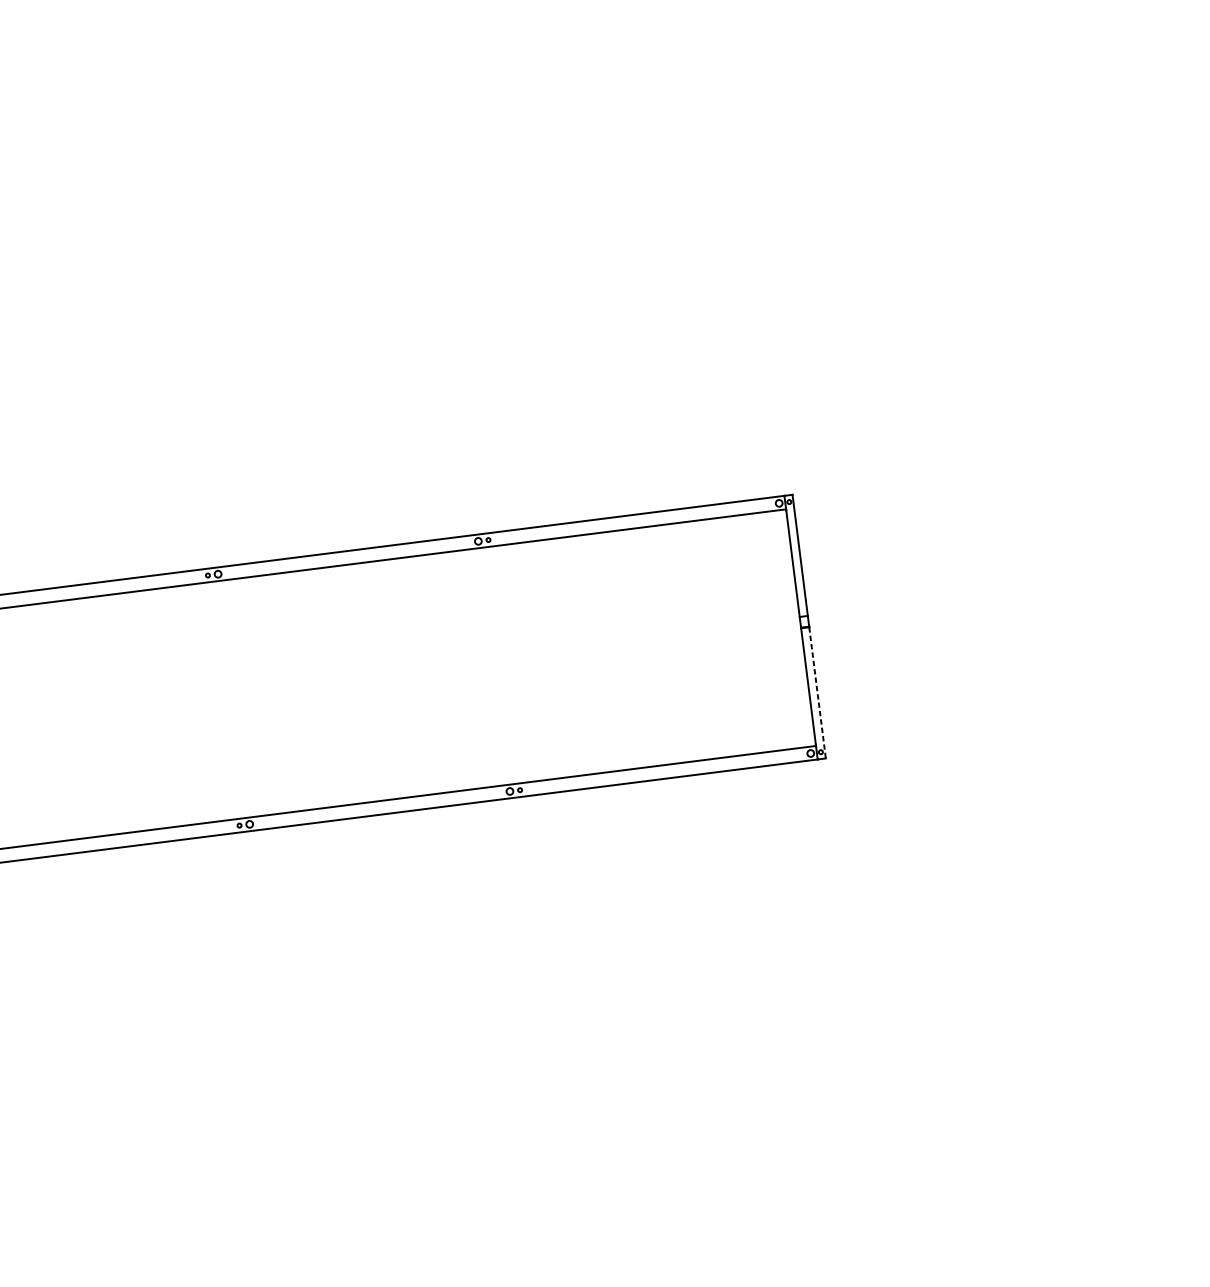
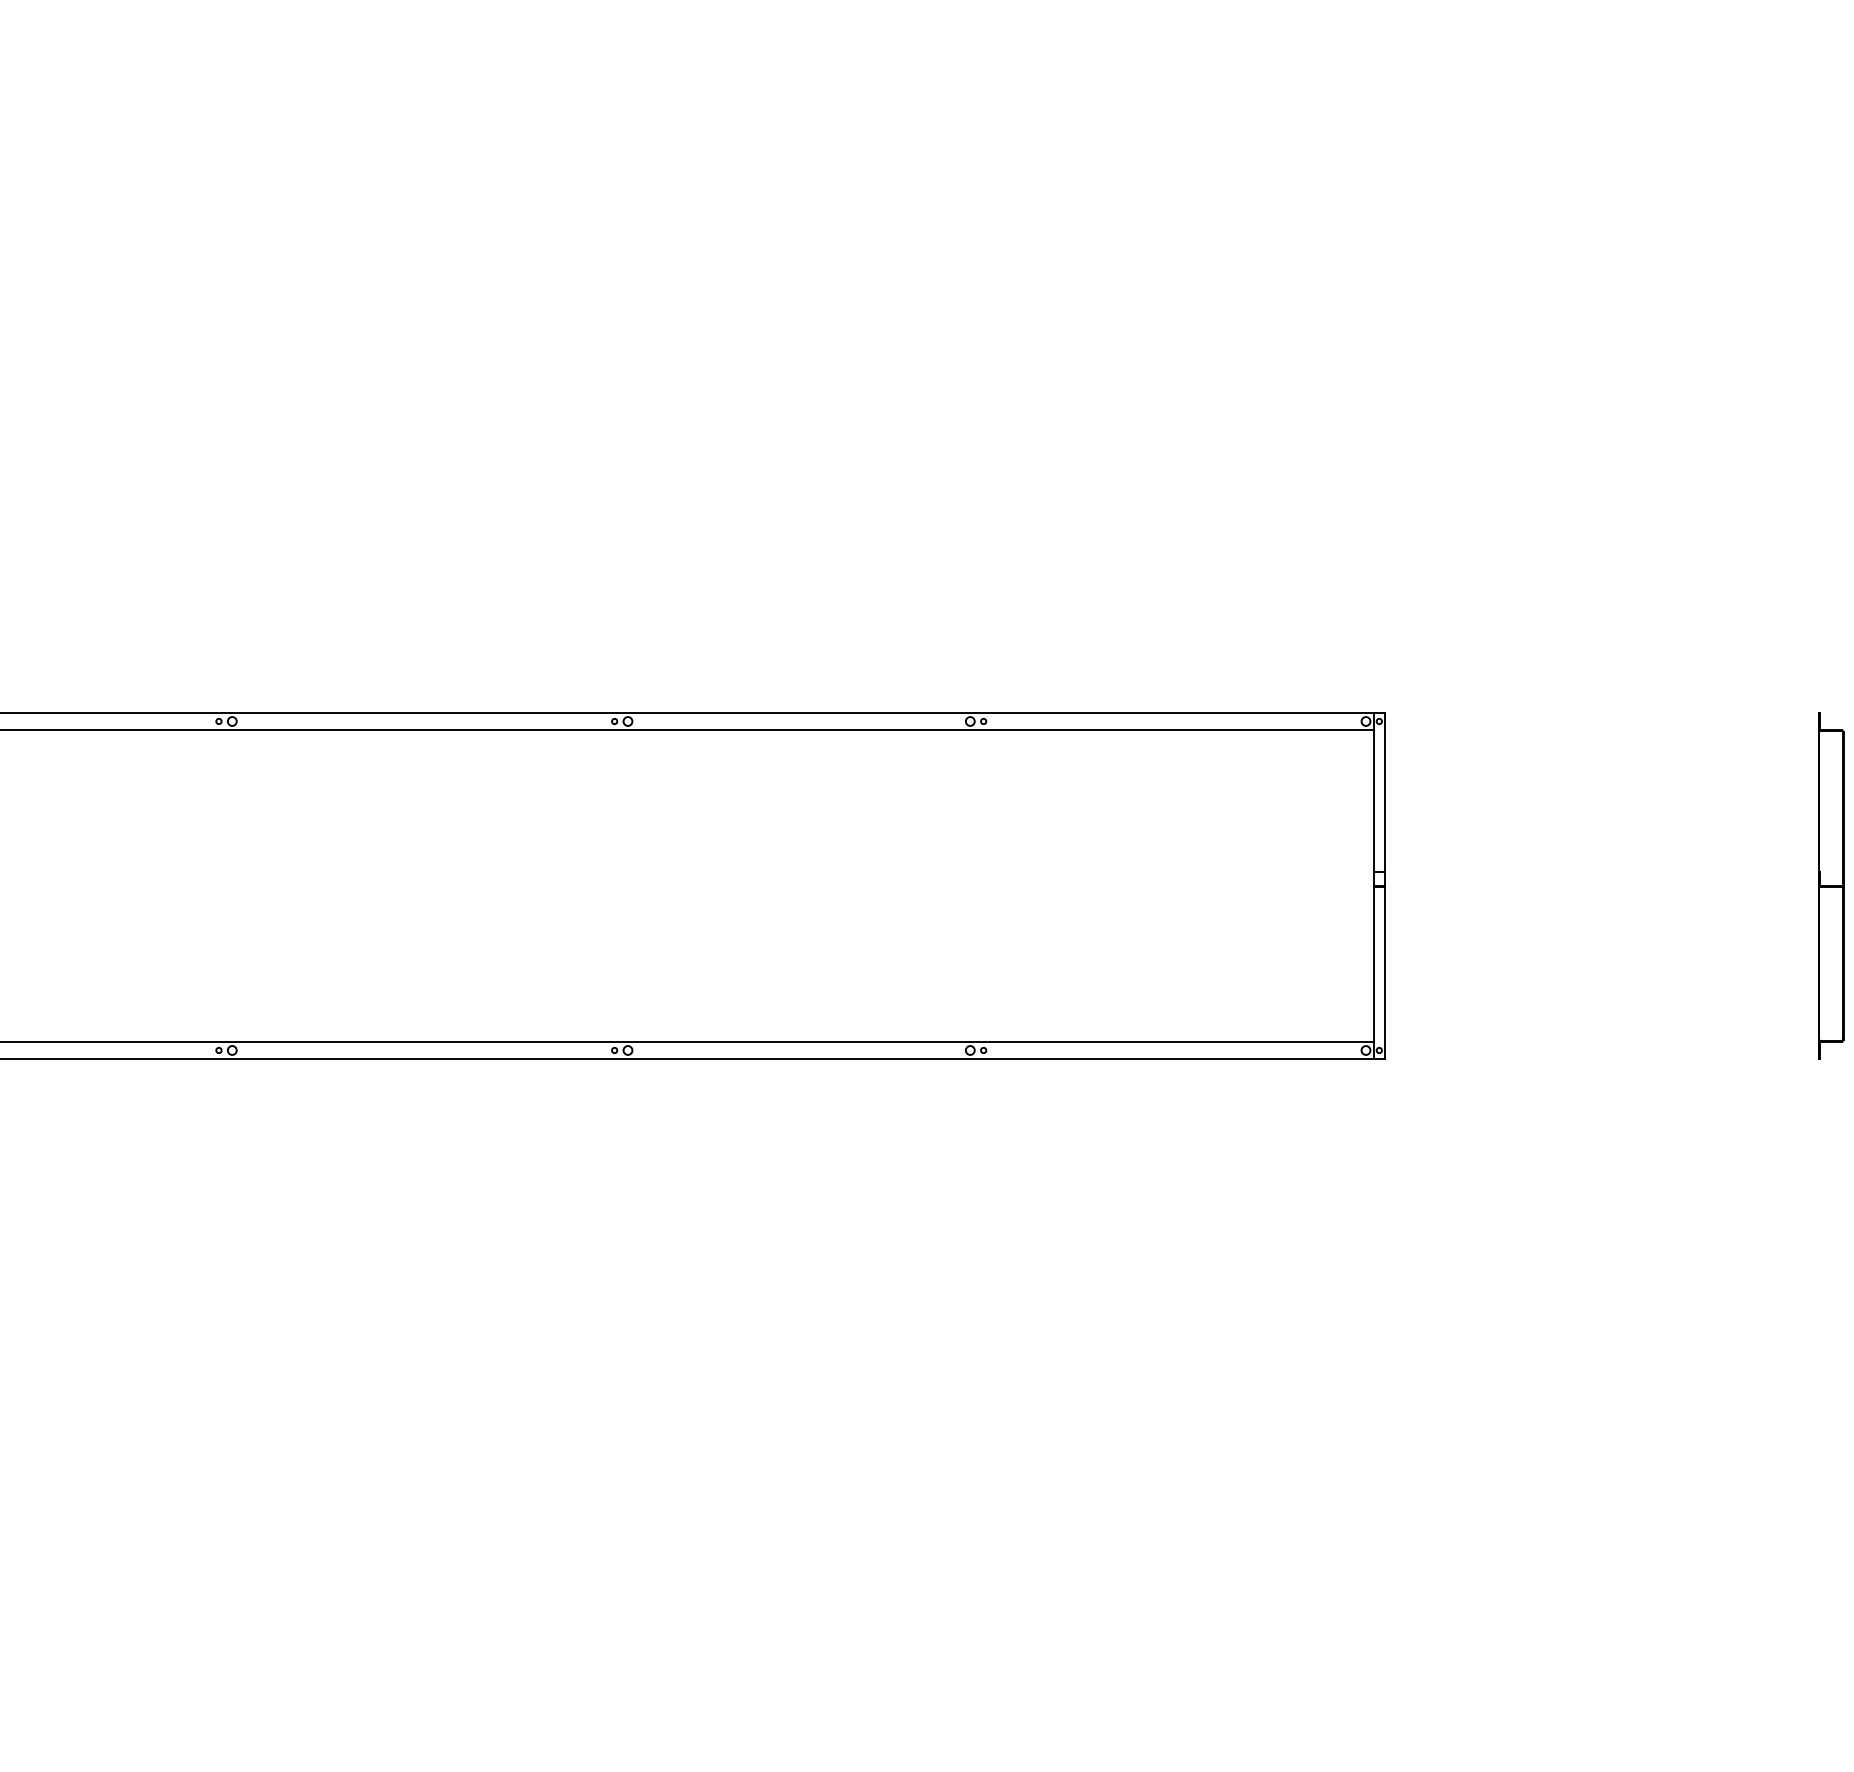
part: (1148, 583) -> (1831, 885), added
line: (817, 693) -> (1384, 973), dashed -> solid

